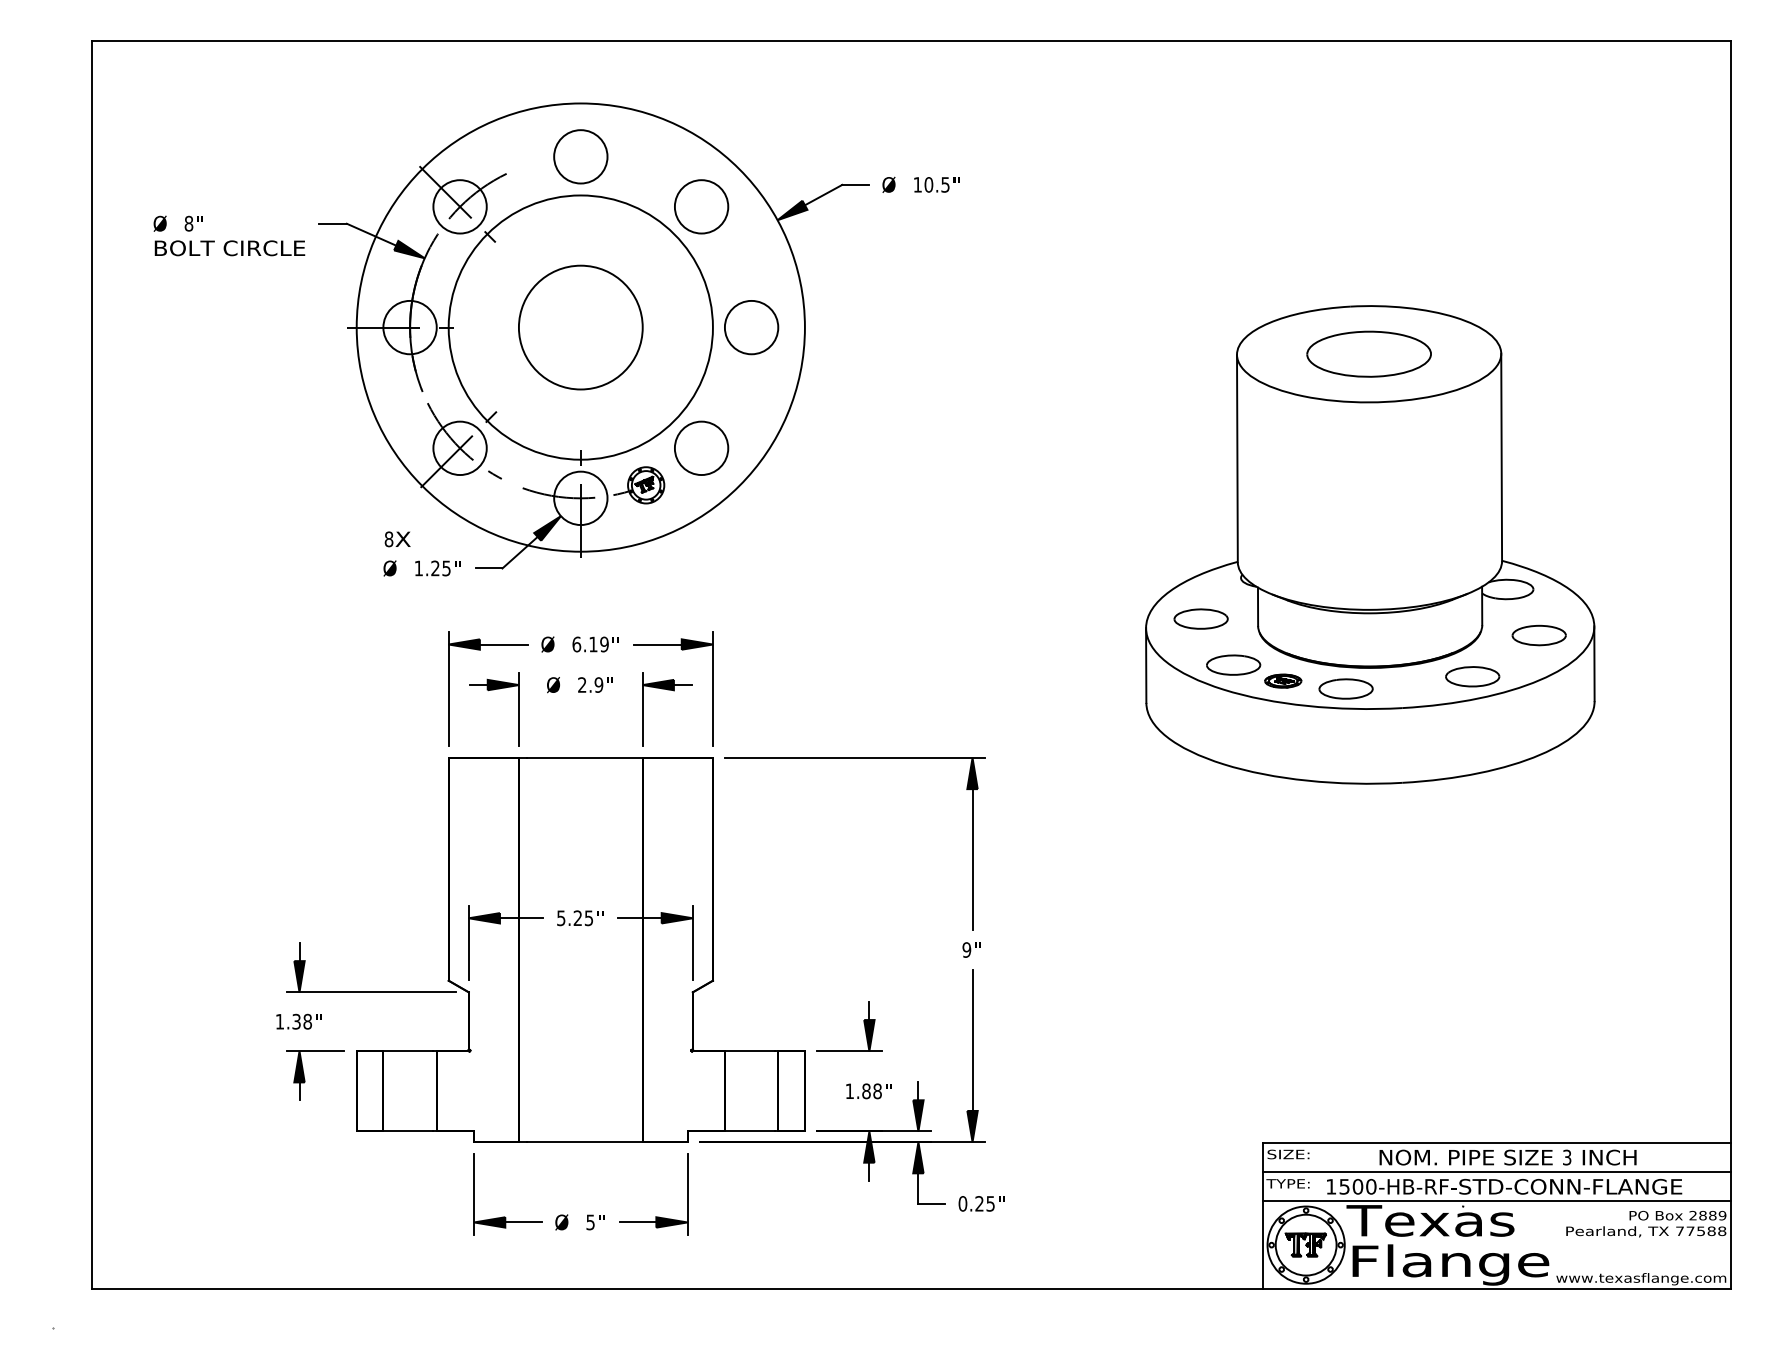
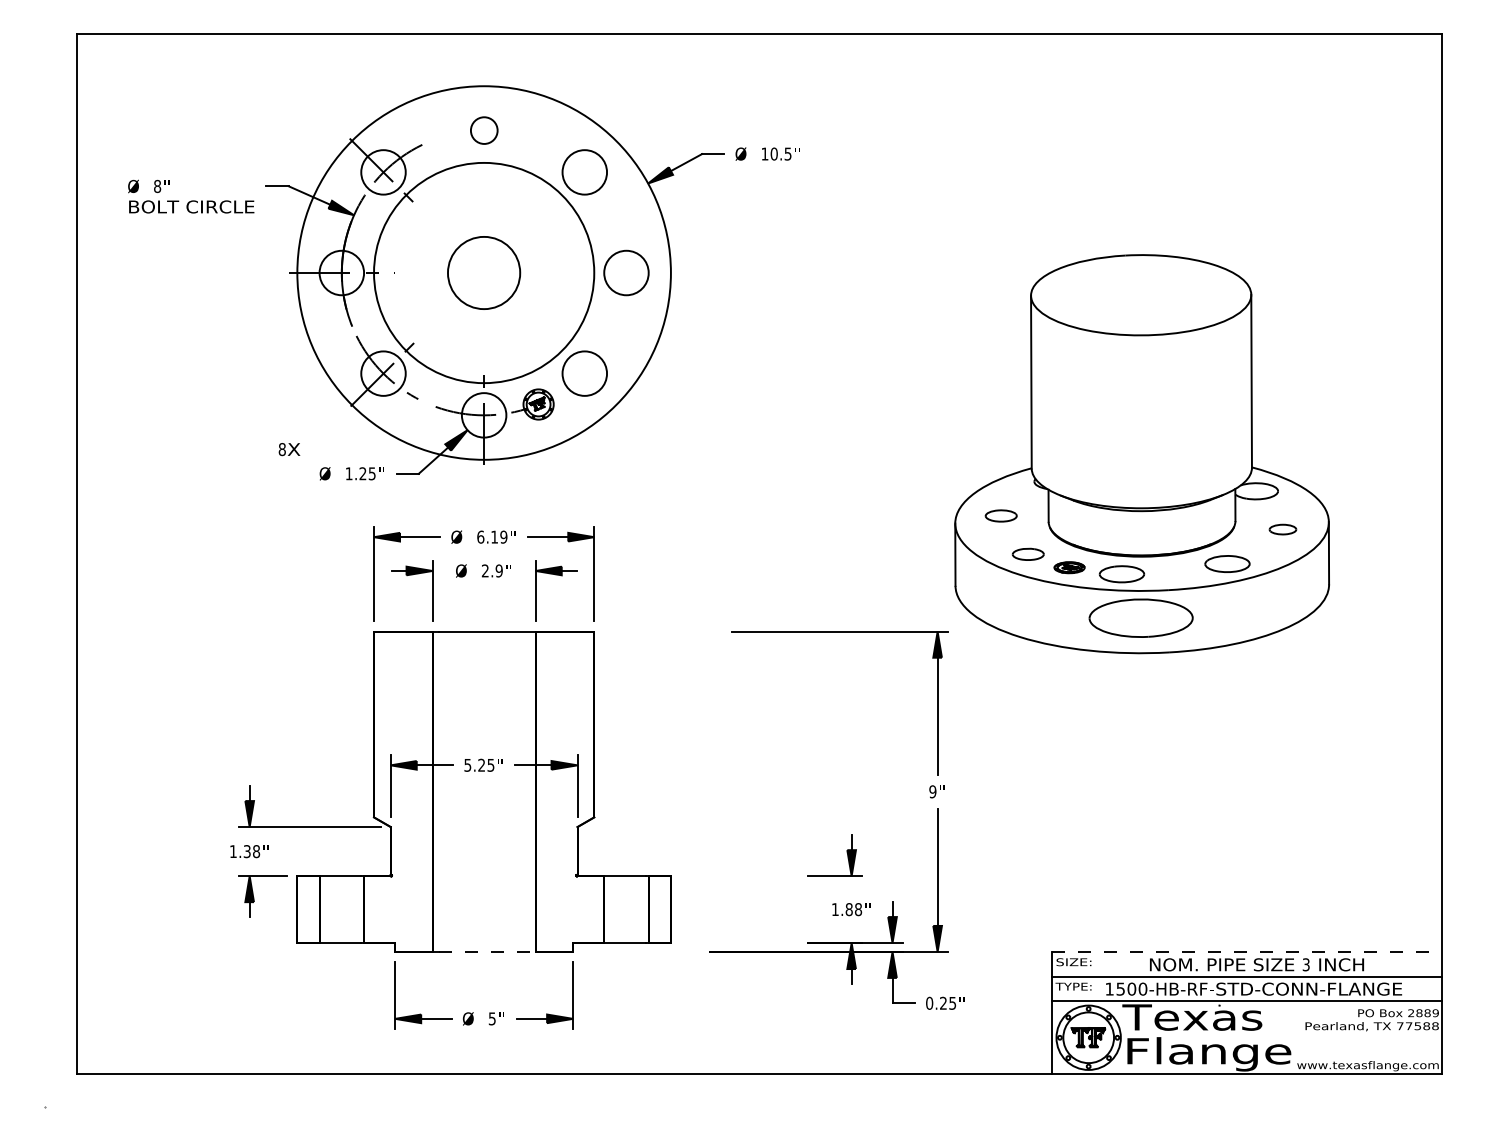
circle: (581, 156) -> (484, 130), size x0.6
circle: (580, 326) -> (483, 272), size x0.7
part: (1368, 353) -> (1140, 617), moved
text: (397, 539) -> (289, 449), moved
part: (1201, 618) -> (1001, 515), size x0.7
part: (1538, 635) -> (1282, 529), size x0.6
part: (1233, 665) -> (1028, 554), size x0.7
part: (869, 1001) -> (851, 834), moved
line: (584, 1141) -> (487, 951), solid -> dashed
line: (1496, 1142) -> (1247, 952), solid -> dashed

